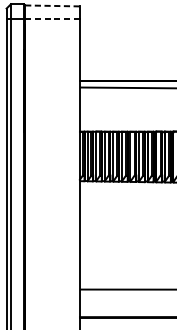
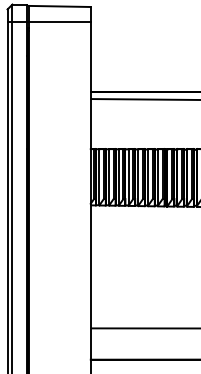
line: (53, 5) -> (60, 6), dashed -> solid
line: (53, 19) -> (60, 21), dashed -> solid

